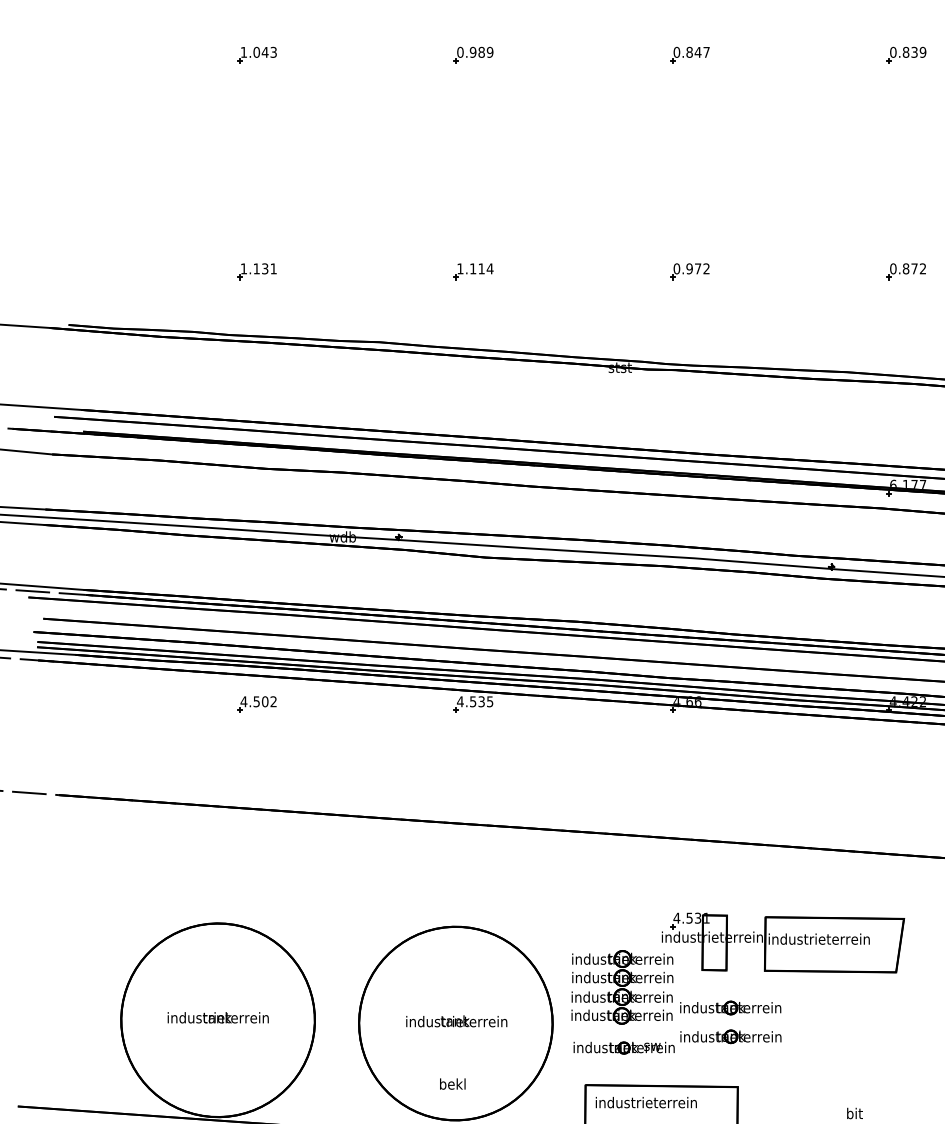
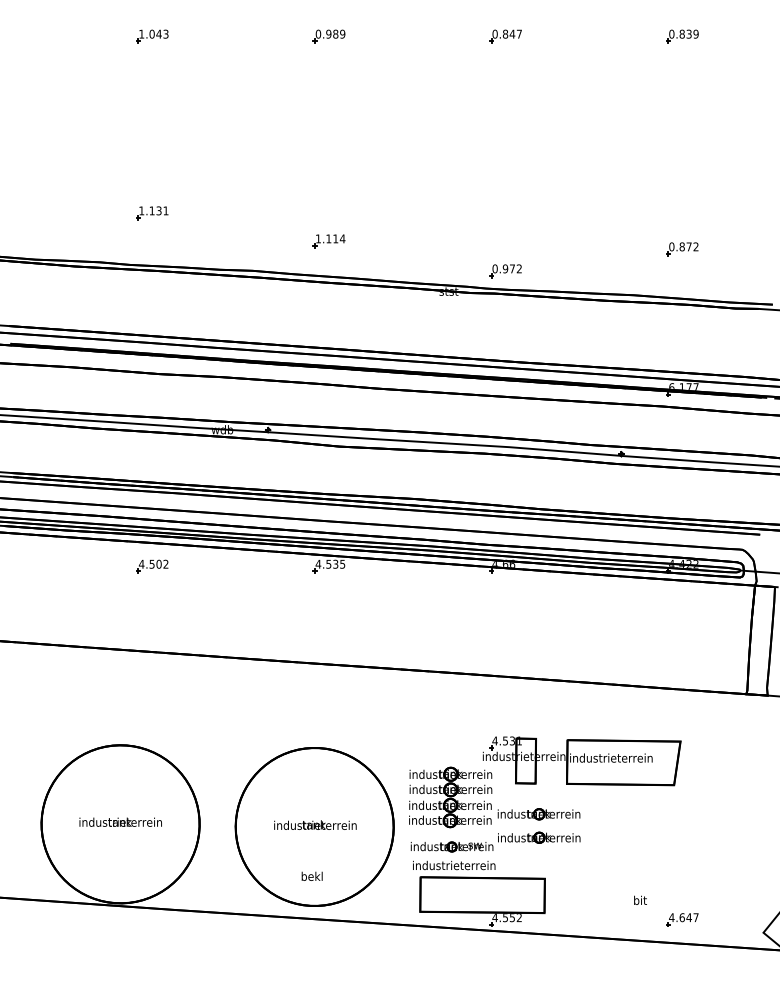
part: (472, 272) -> (328, 241), moved
part: (689, 272) -> (505, 271), moved
part: (906, 272) -> (682, 249), moved
text: (646, 1102) -> (454, 865), moved

